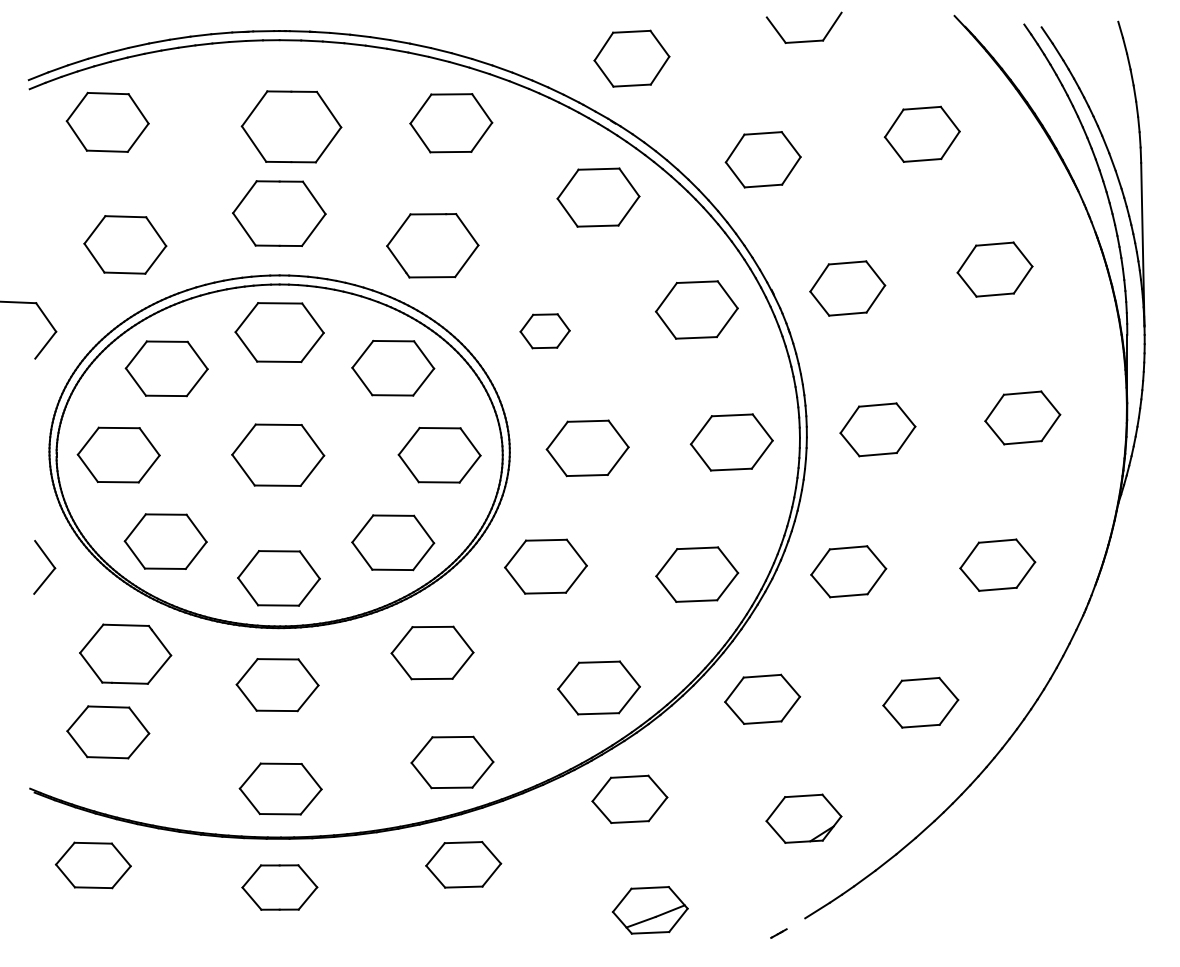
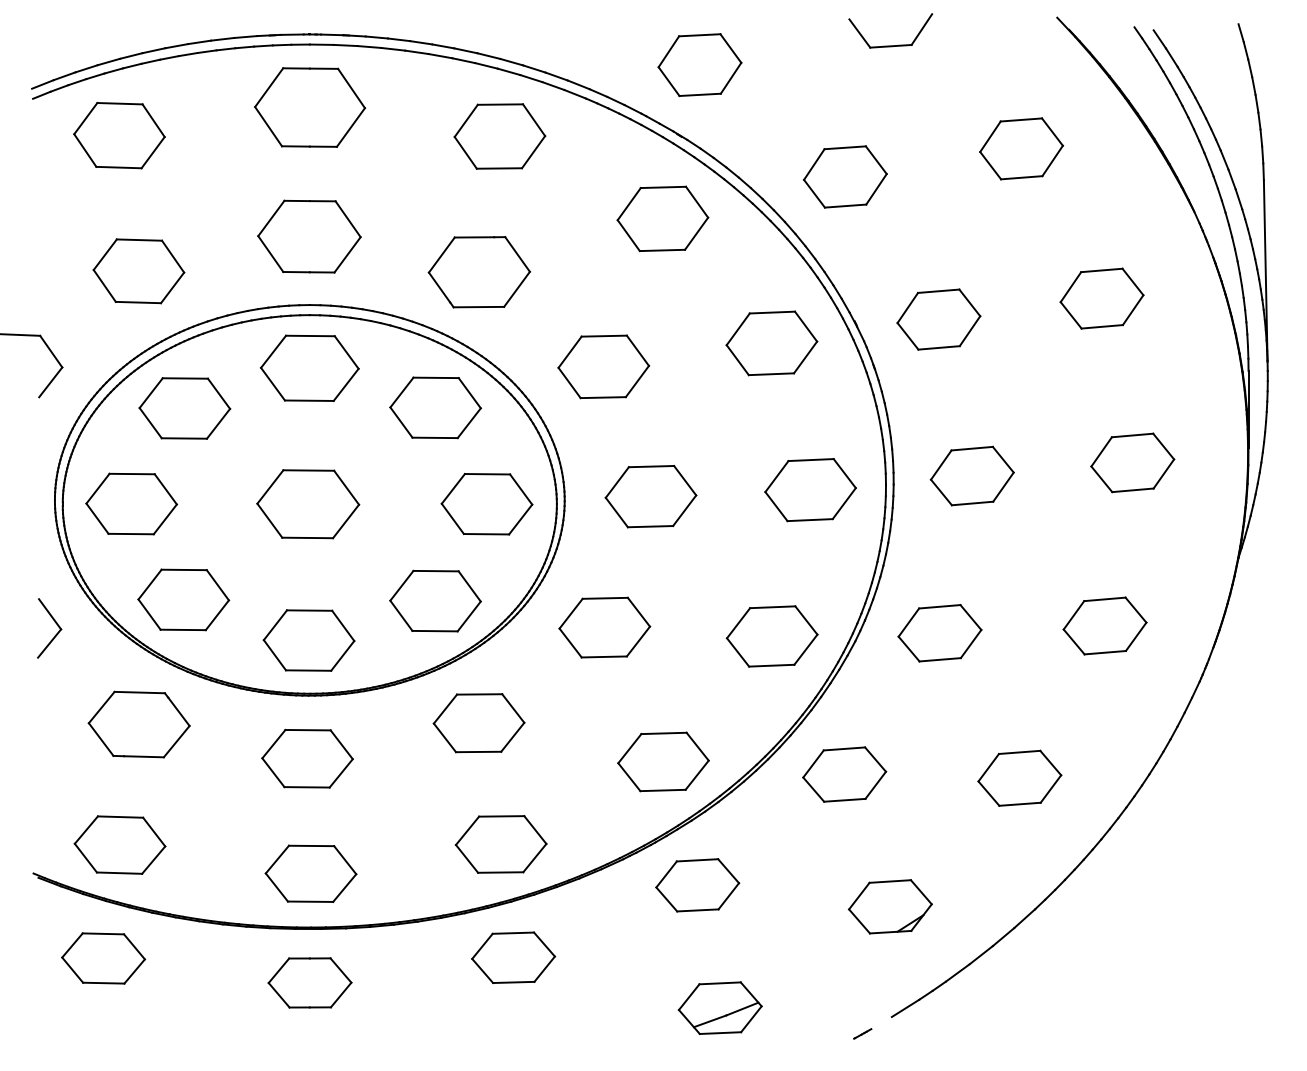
part: (292, 126) -> (310, 107), moved
part: (544, 330) -> (603, 366), size x1.67
part: (107, 731) -> (119, 844), moved

